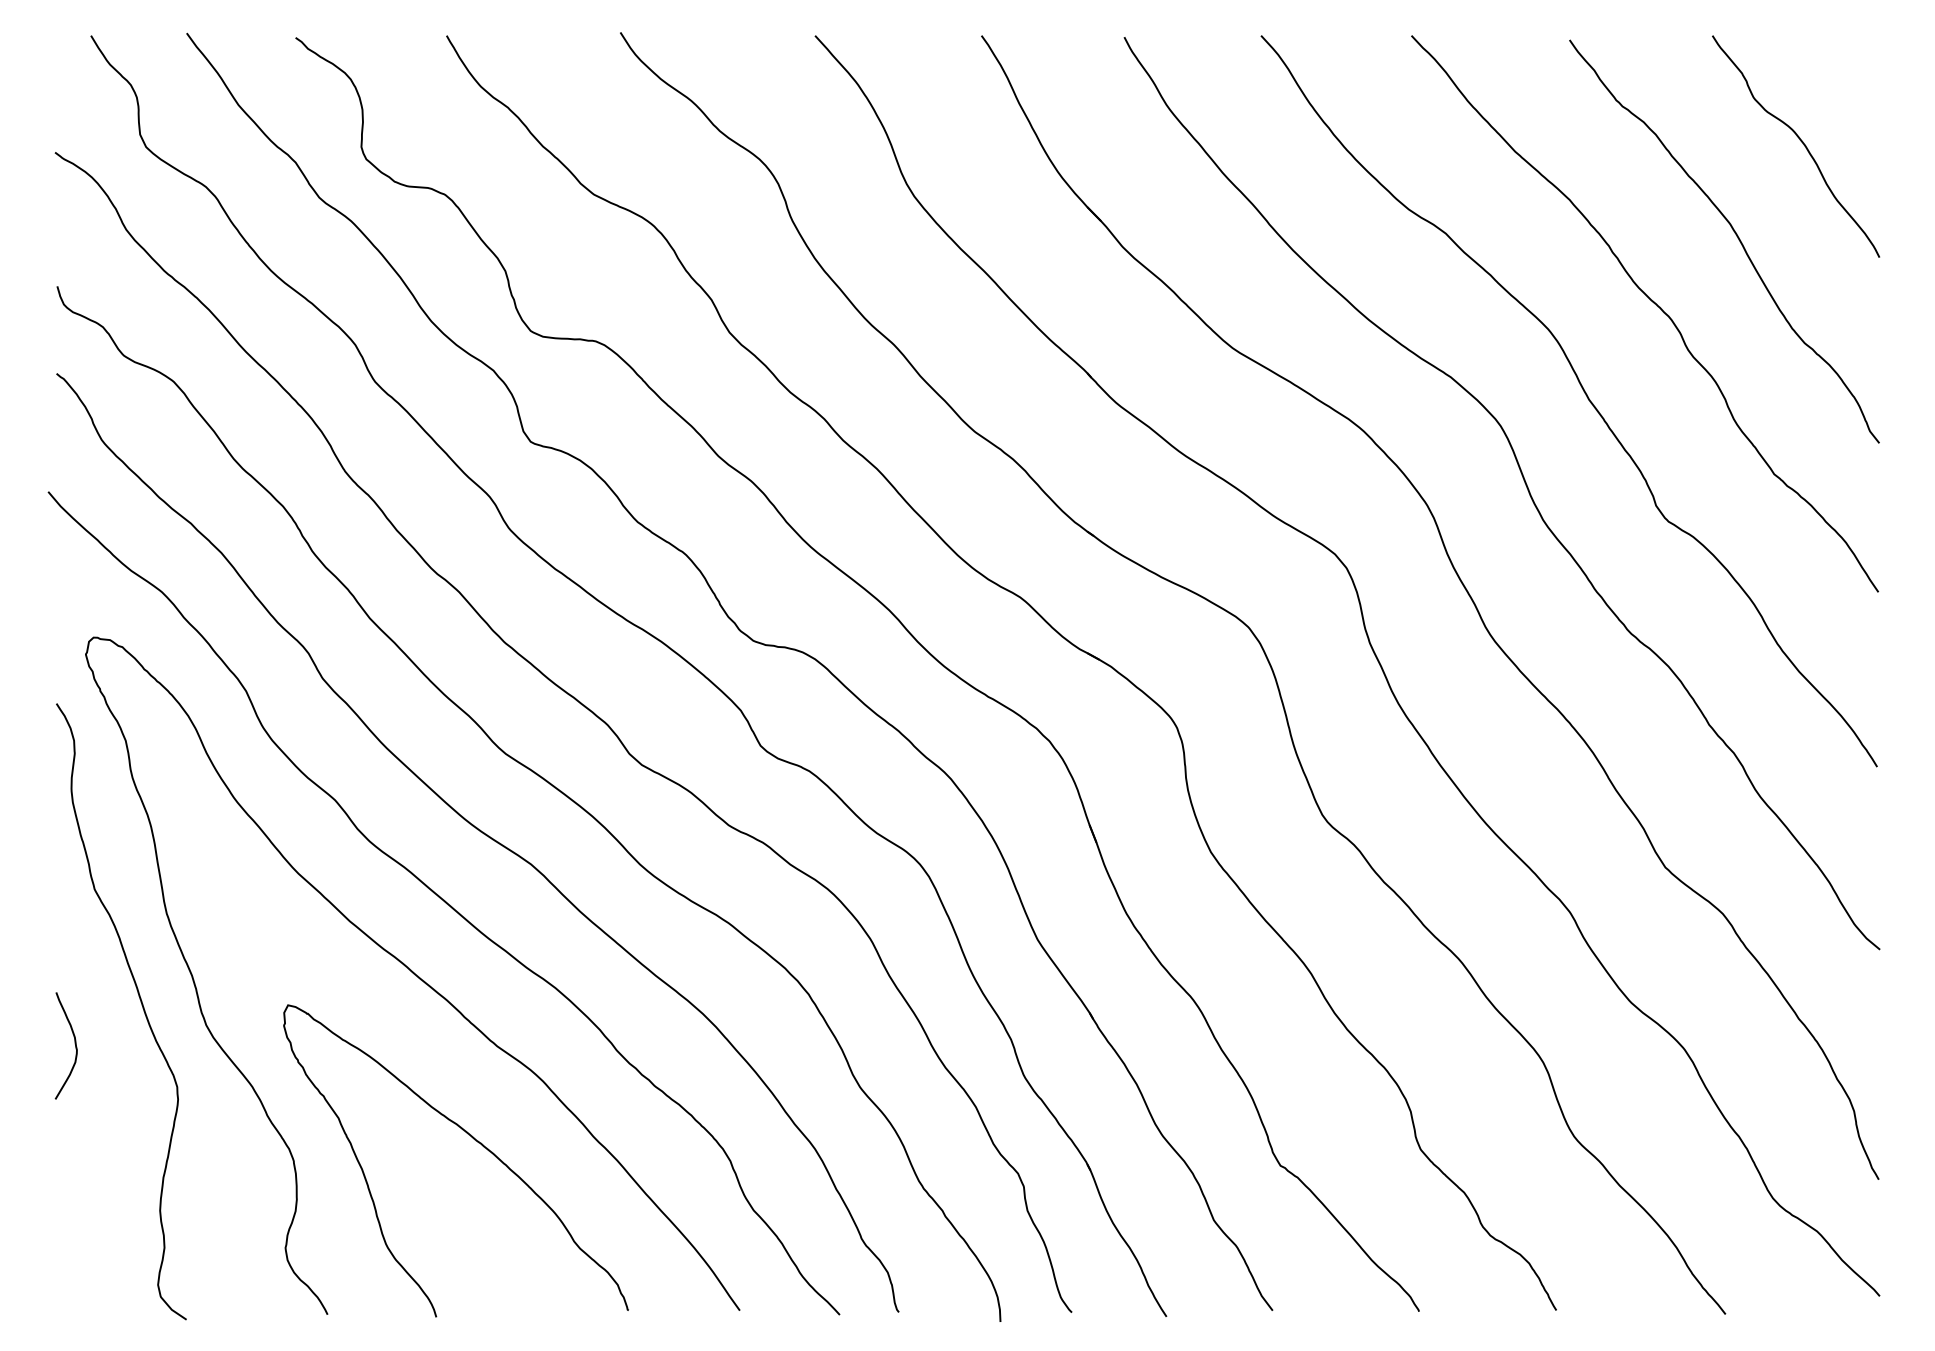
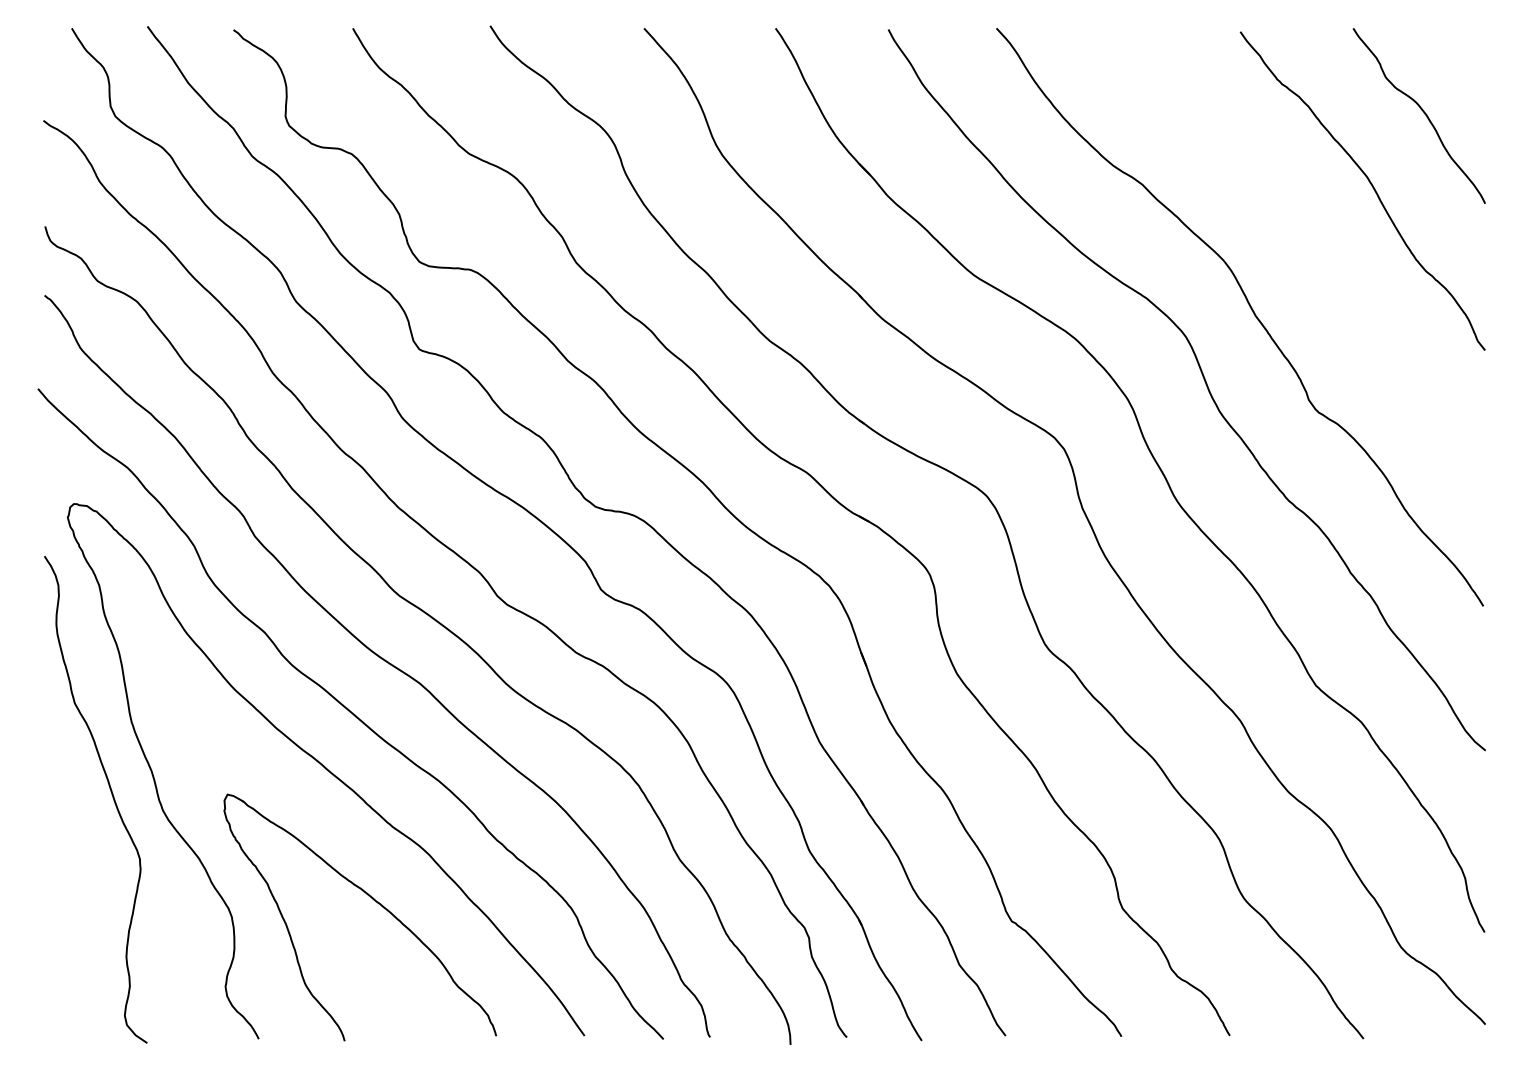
curve: (1653, 303) -> (1306, 240), removed
curve: (74, 1043) -> (58, 824), removed

